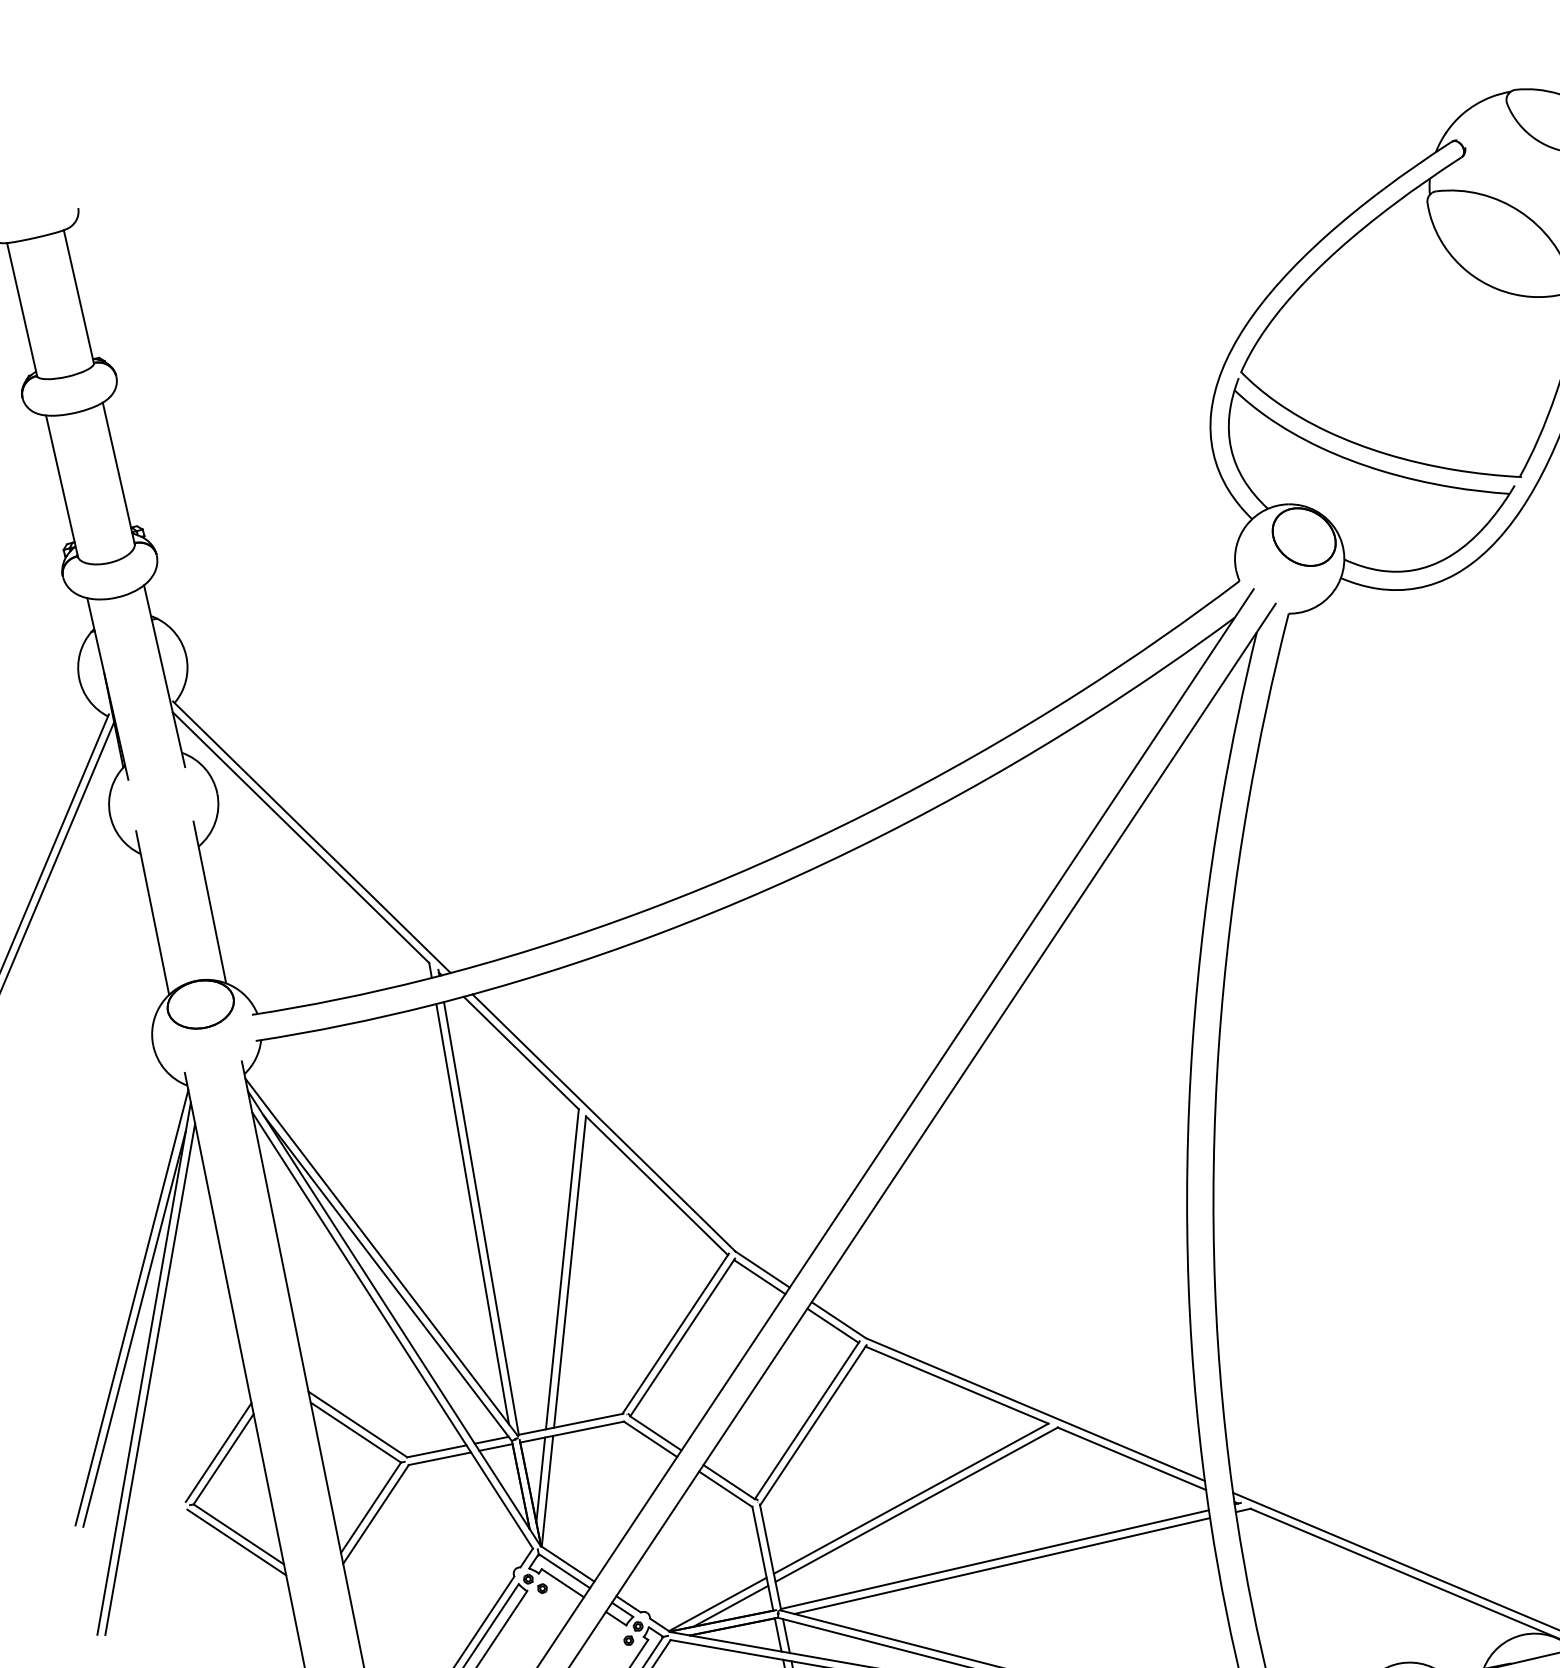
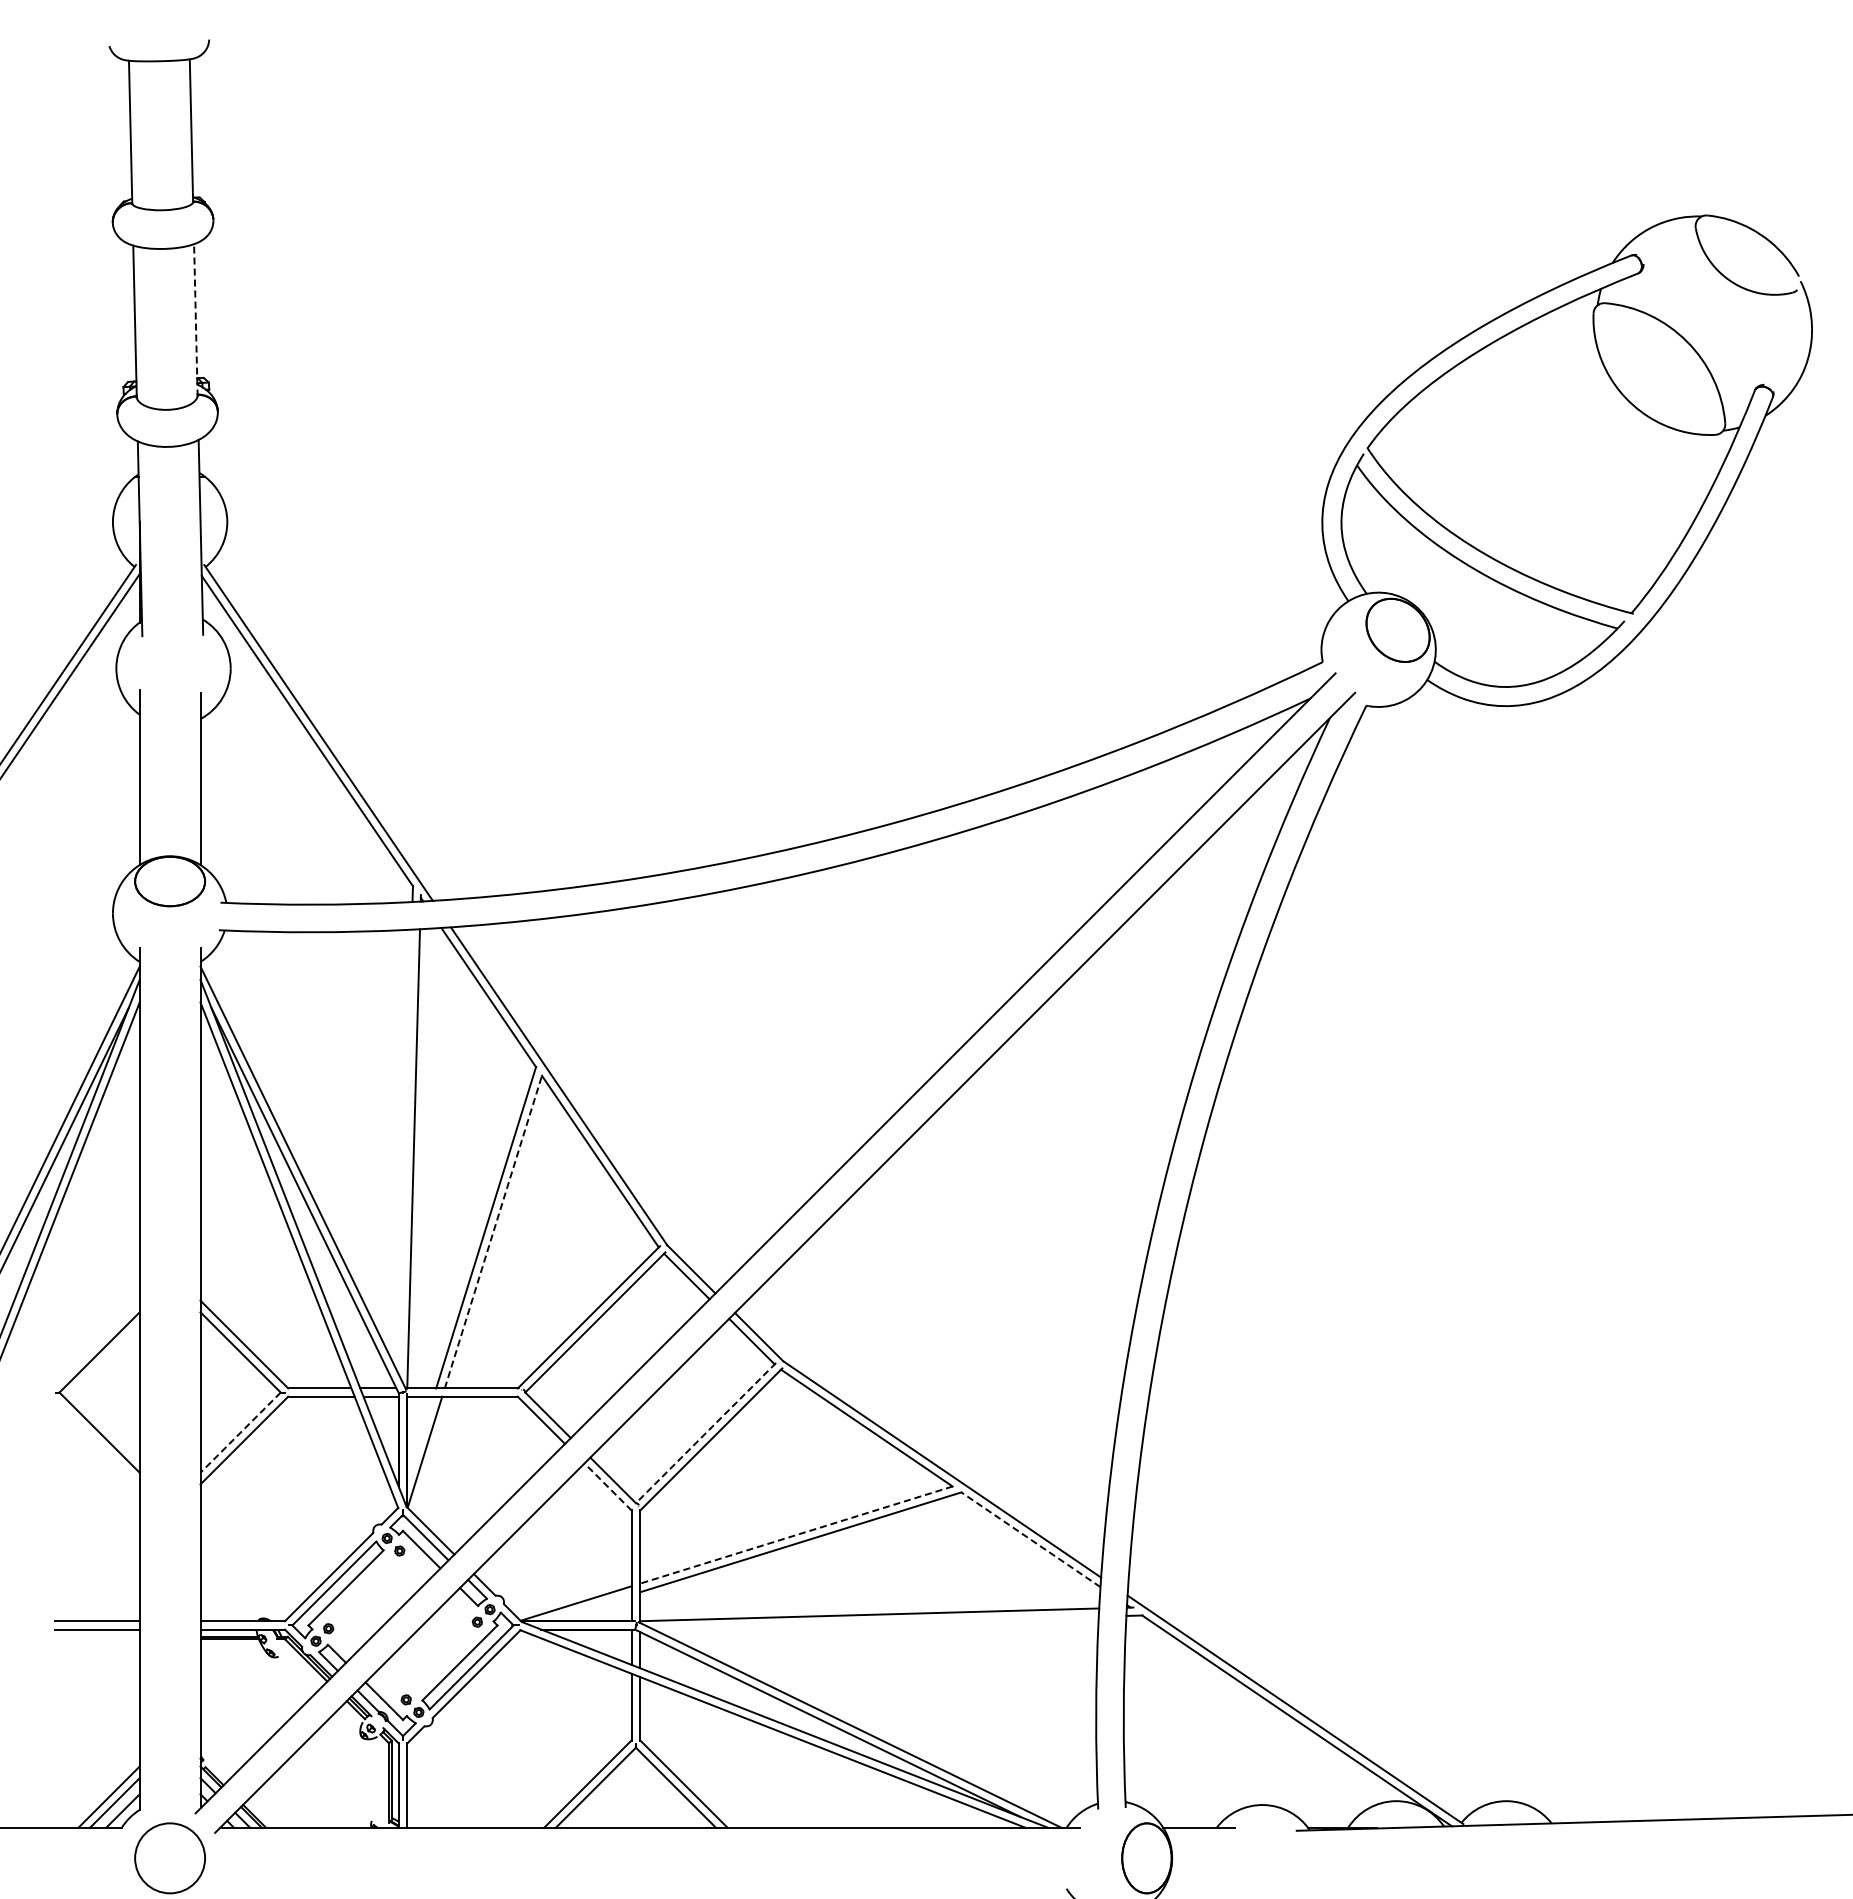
line: (118, 473) -> (195, 319), solid -> dashed
line: (472, 1214) -> (405, 1152), removed
line: (570, 1272) -> (493, 1232), solid -> dashed
line: (806, 1420) -> (705, 1433), solid -> dashed
line: (218, 1452) -> (95, 1344), removed
line: (1131, 1458) -> (1030, 1539), solid -> dashed
line: (540, 1479) -> (420, 1438), removed
line: (725, 1488) -> (607, 1486), solid -> dashed
line: (911, 1499) -> (796, 1535), solid -> dashed
line: (370, 1507) -> (240, 1432), solid -> dashed
line: (236, 1542) -> (95, 1440), removed
line: (1001, 1565) -> (875, 1622), removed
line: (730, 1605) -> (588, 1607), removed

